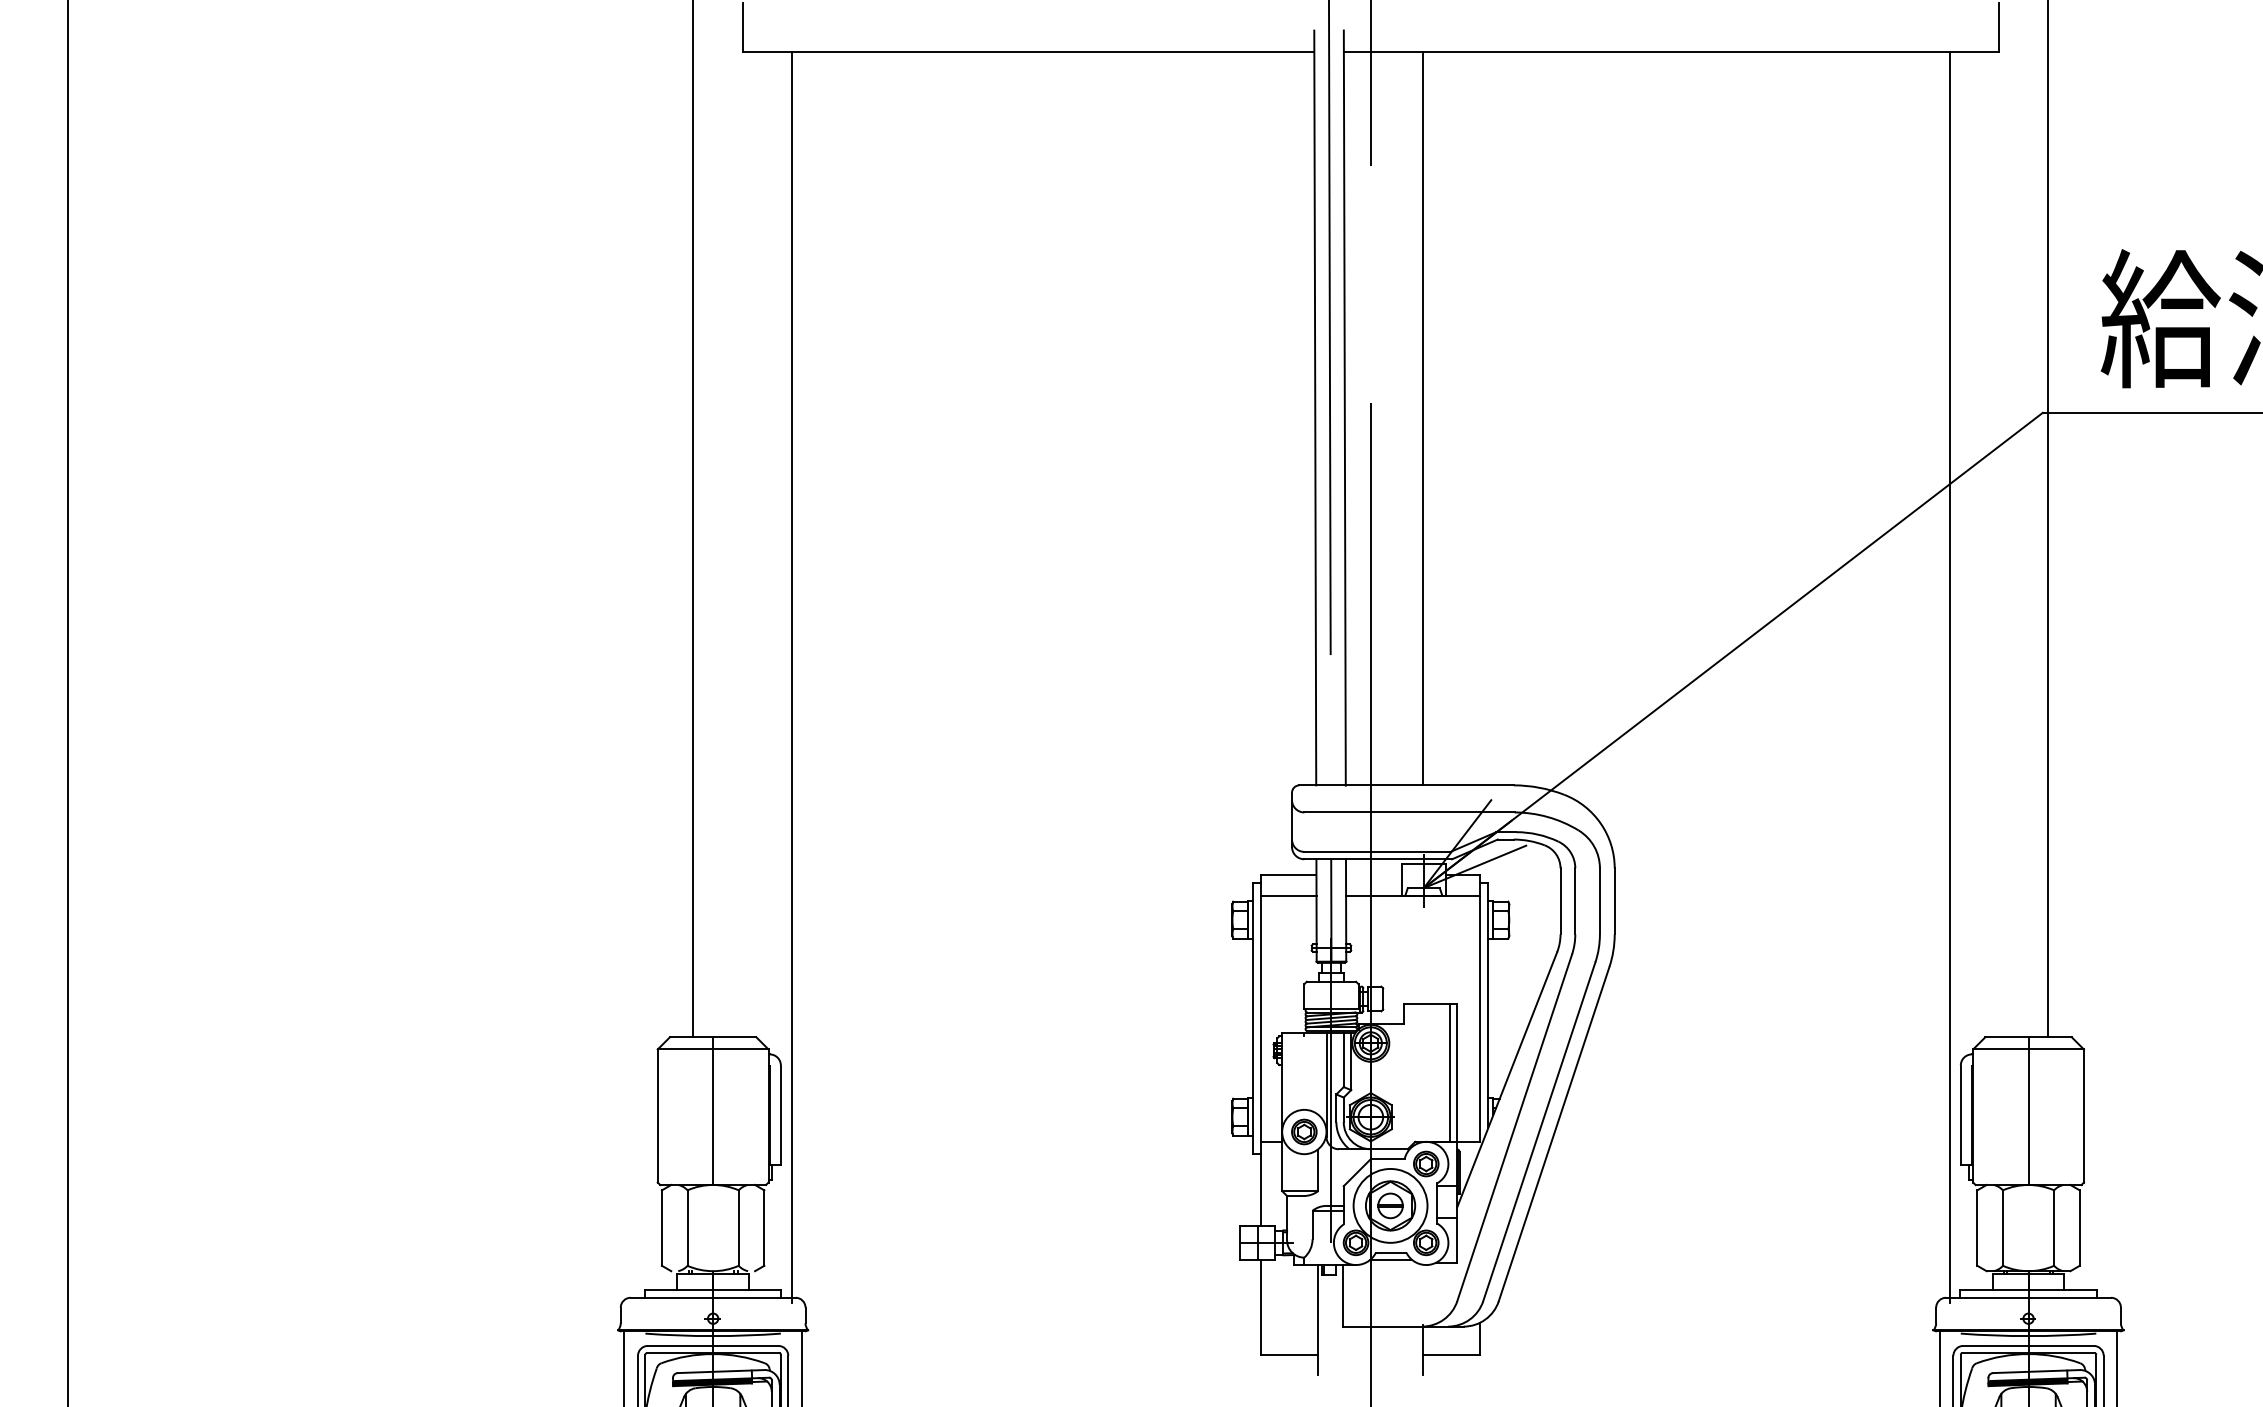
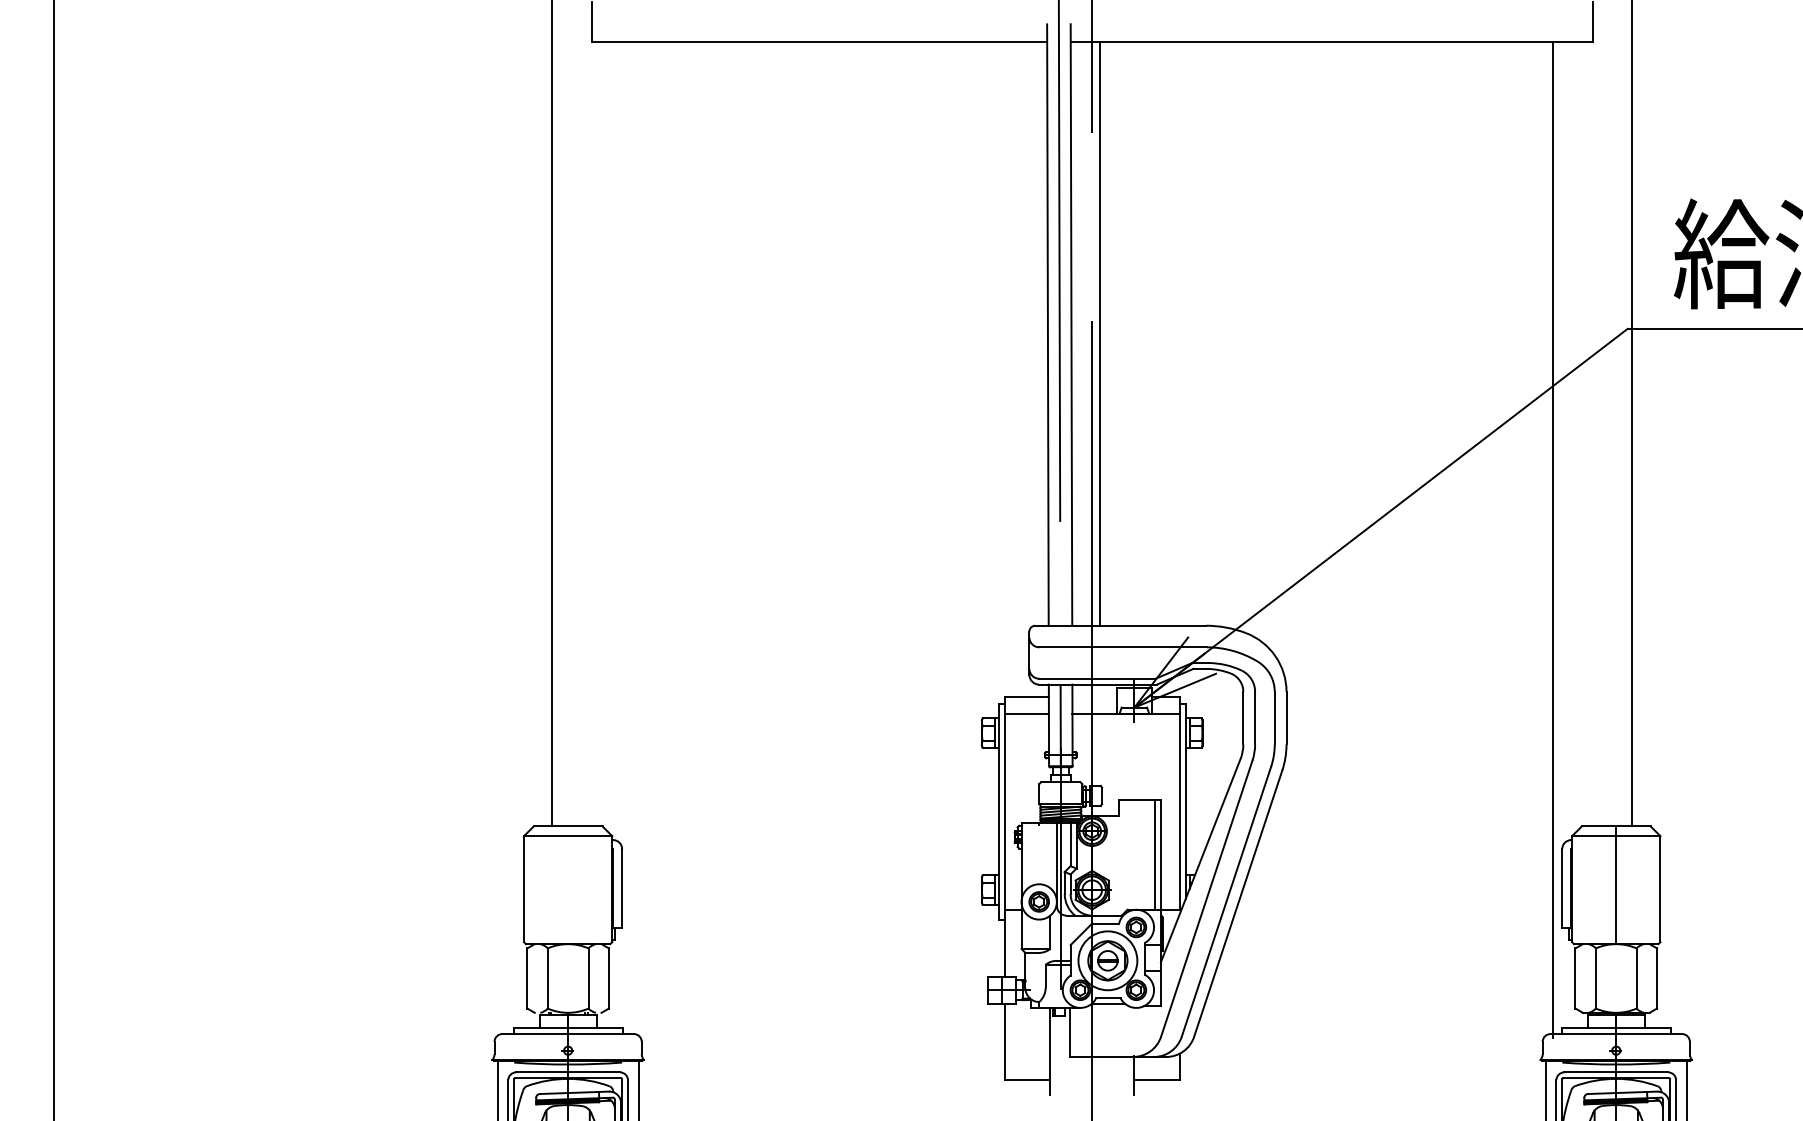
line: (1423, 418) -> (1099, 333), moved
line: (791, 677) -> (630, 539), removed
line: (713, 1110) -> (568, 884), removed

